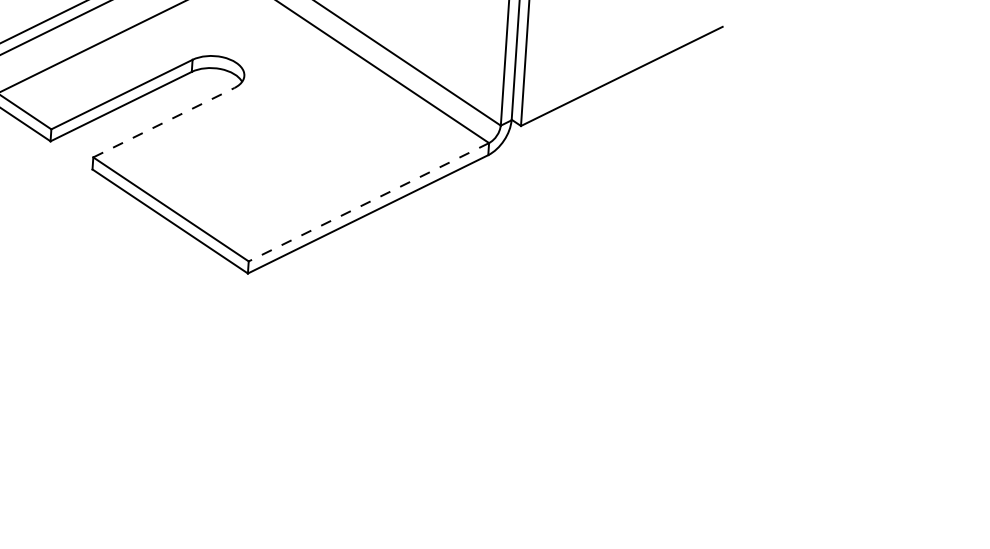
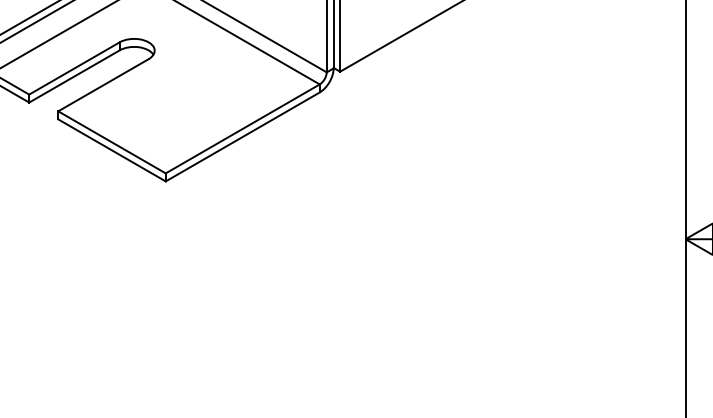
line: (163, 123) -> (103, 85), dashed -> solid
line: (368, 201) -> (242, 128), dashed -> solid

